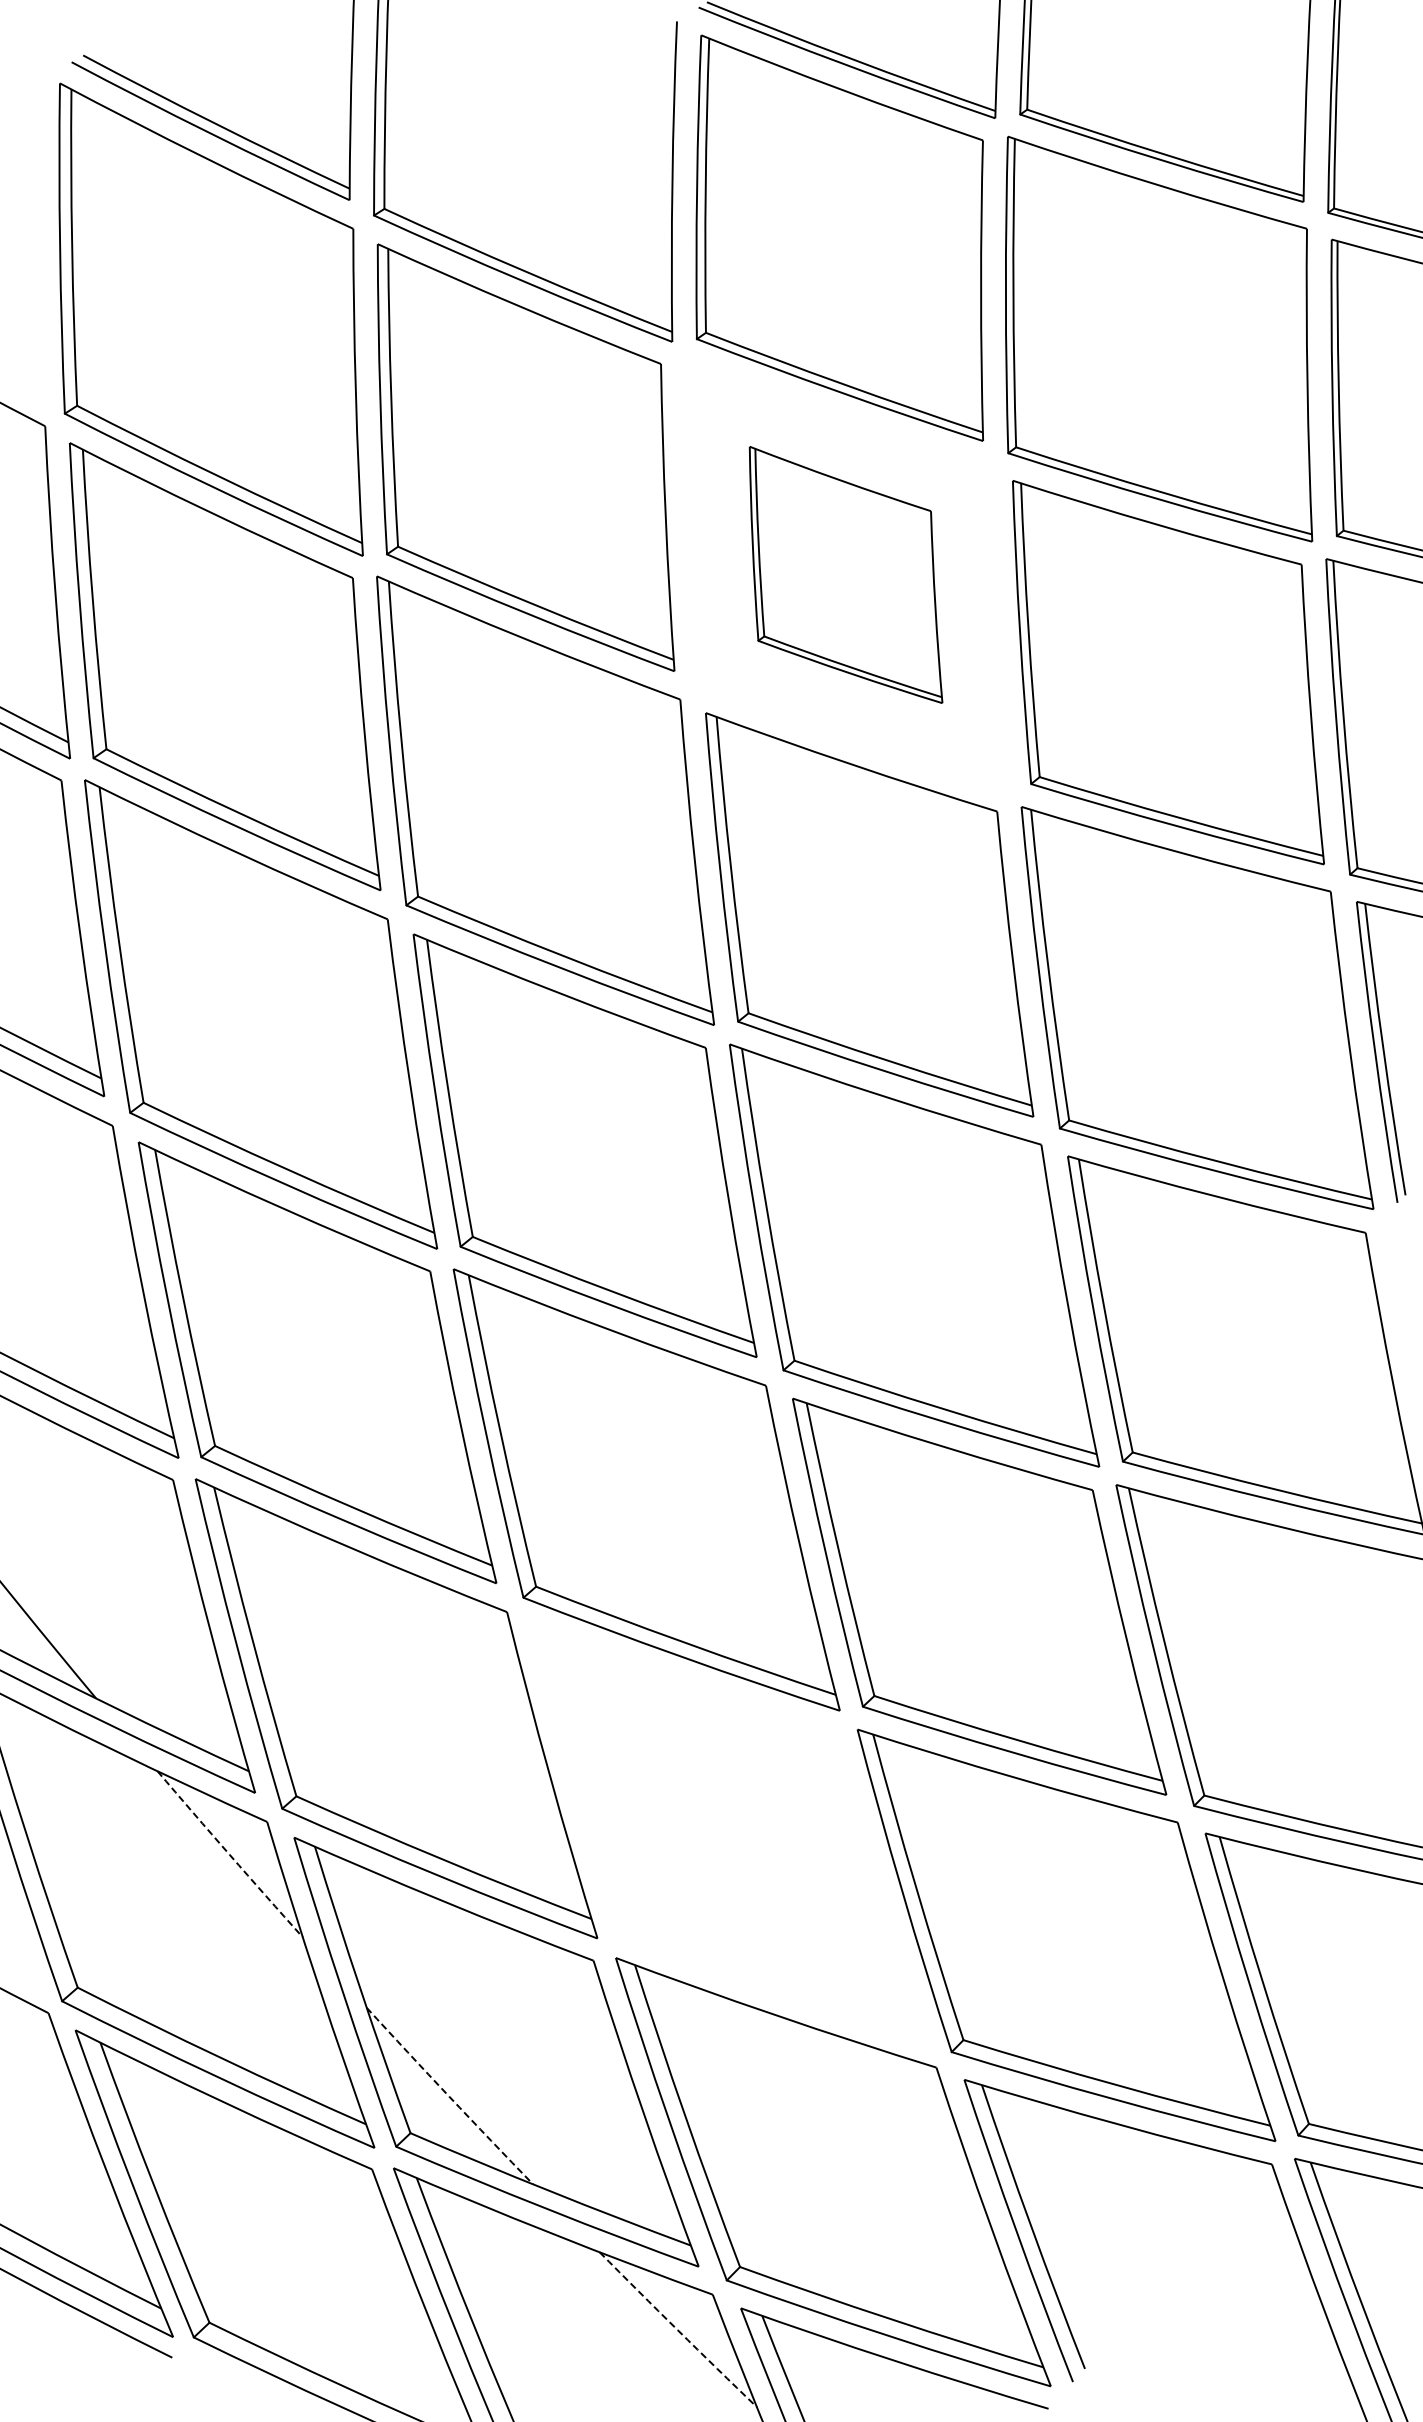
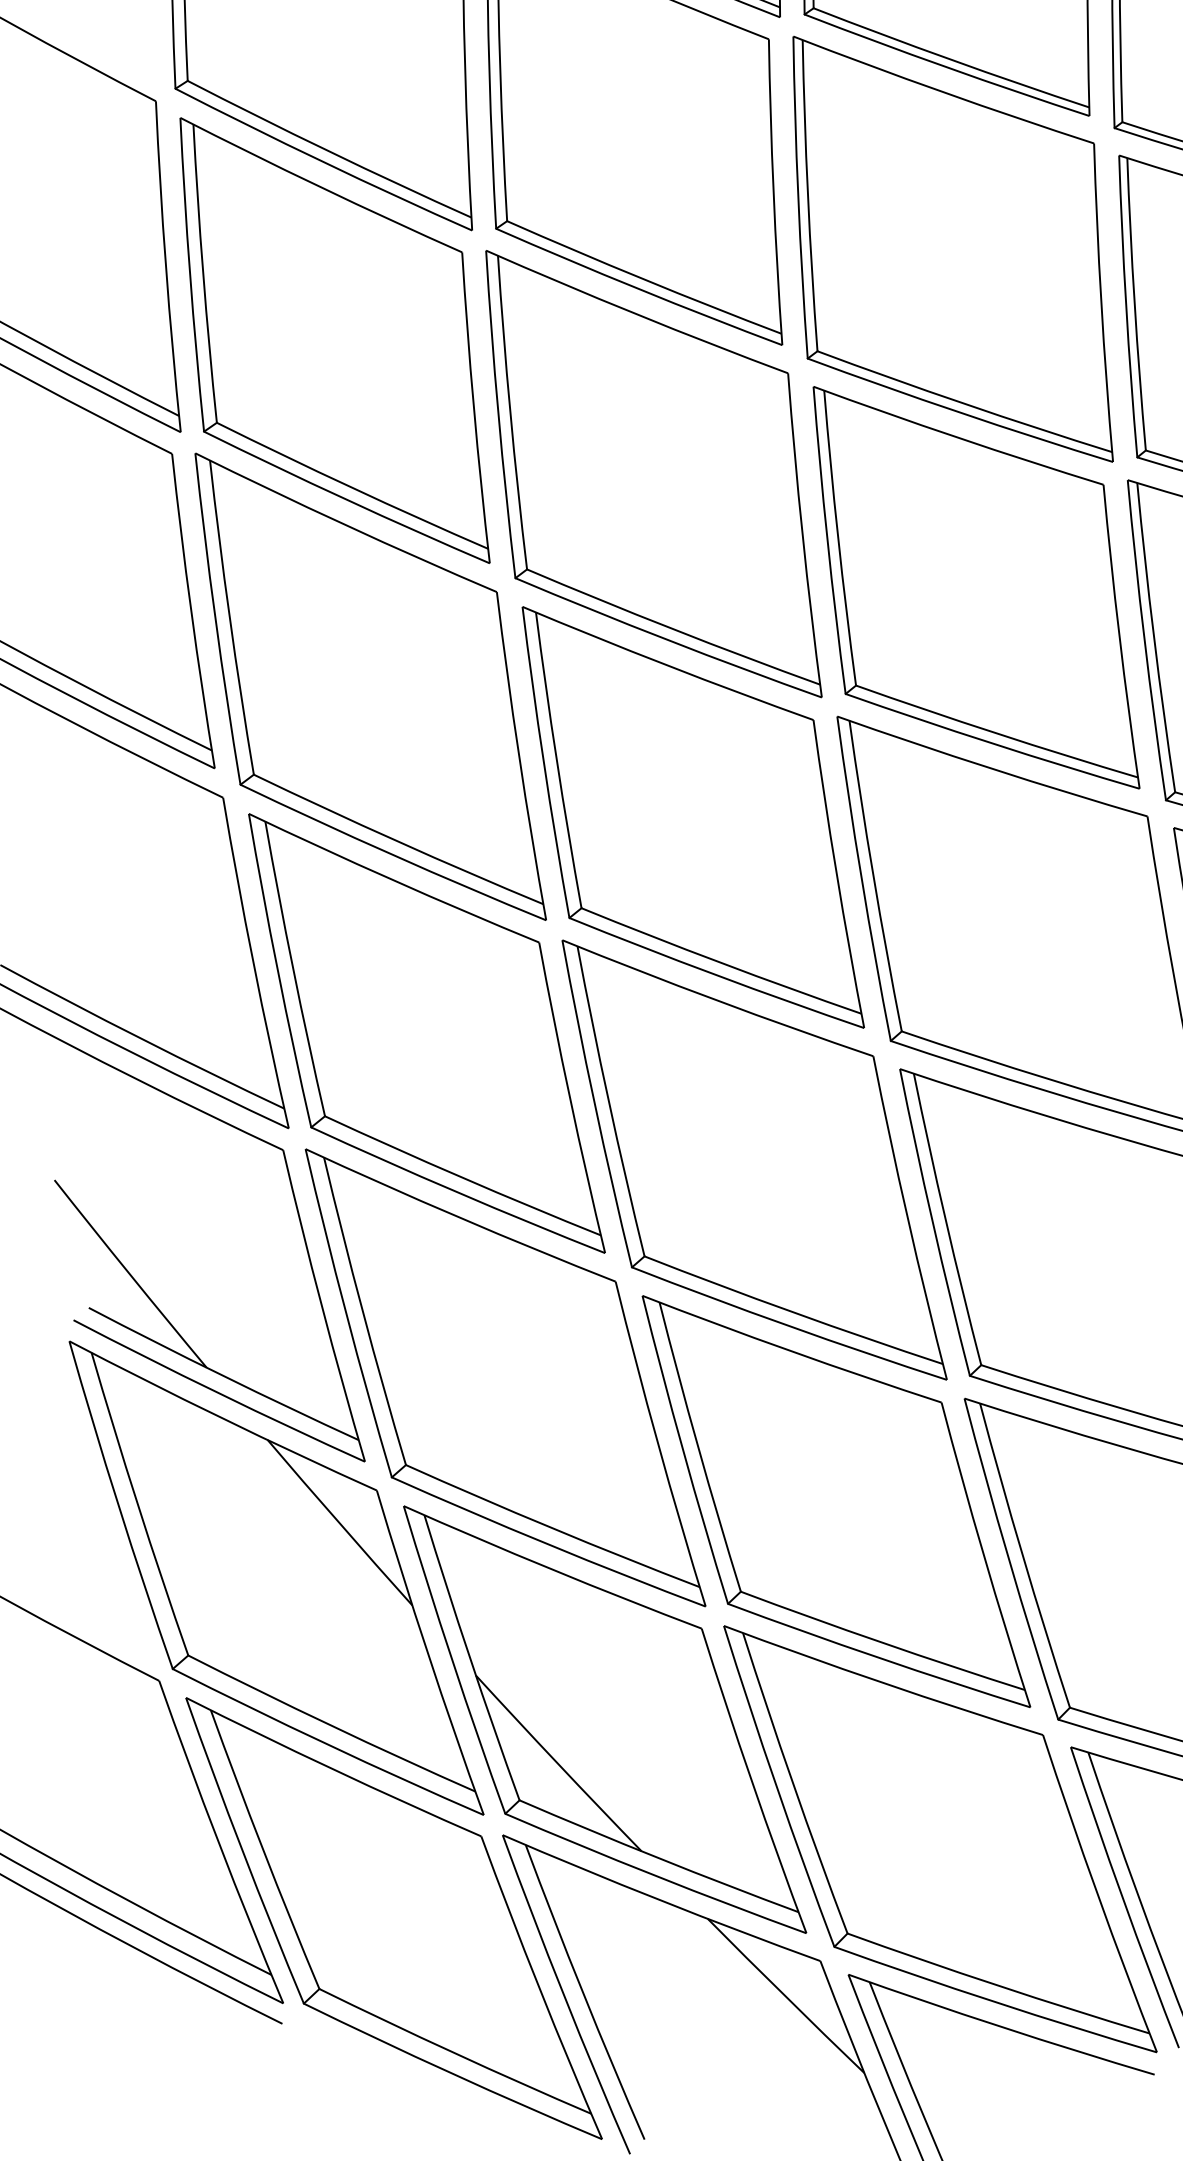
part: (845, 574) -> (952, 248), size x1.67
part: (728, 1832) -> (836, 1501), added
arc: (229, 1854) -> (339, 1522), dashed -> solid
arc: (449, 2096) -> (558, 1763), dashed -> solid
arc: (677, 2330) -> (785, 1996), dashed -> solid

